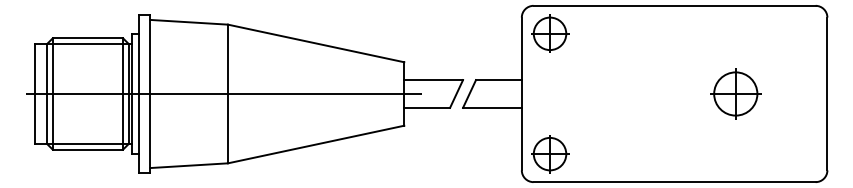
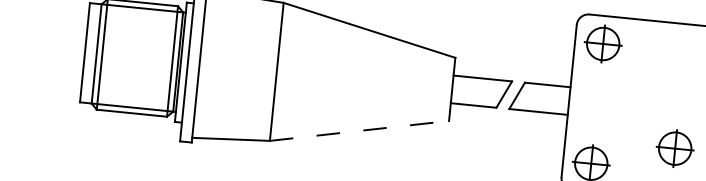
line: (223, 94) -> (272, 71), removed
part: (632, 130) -> (675, 148), added
line: (316, 144) -> (359, 130), solid -> dashed

